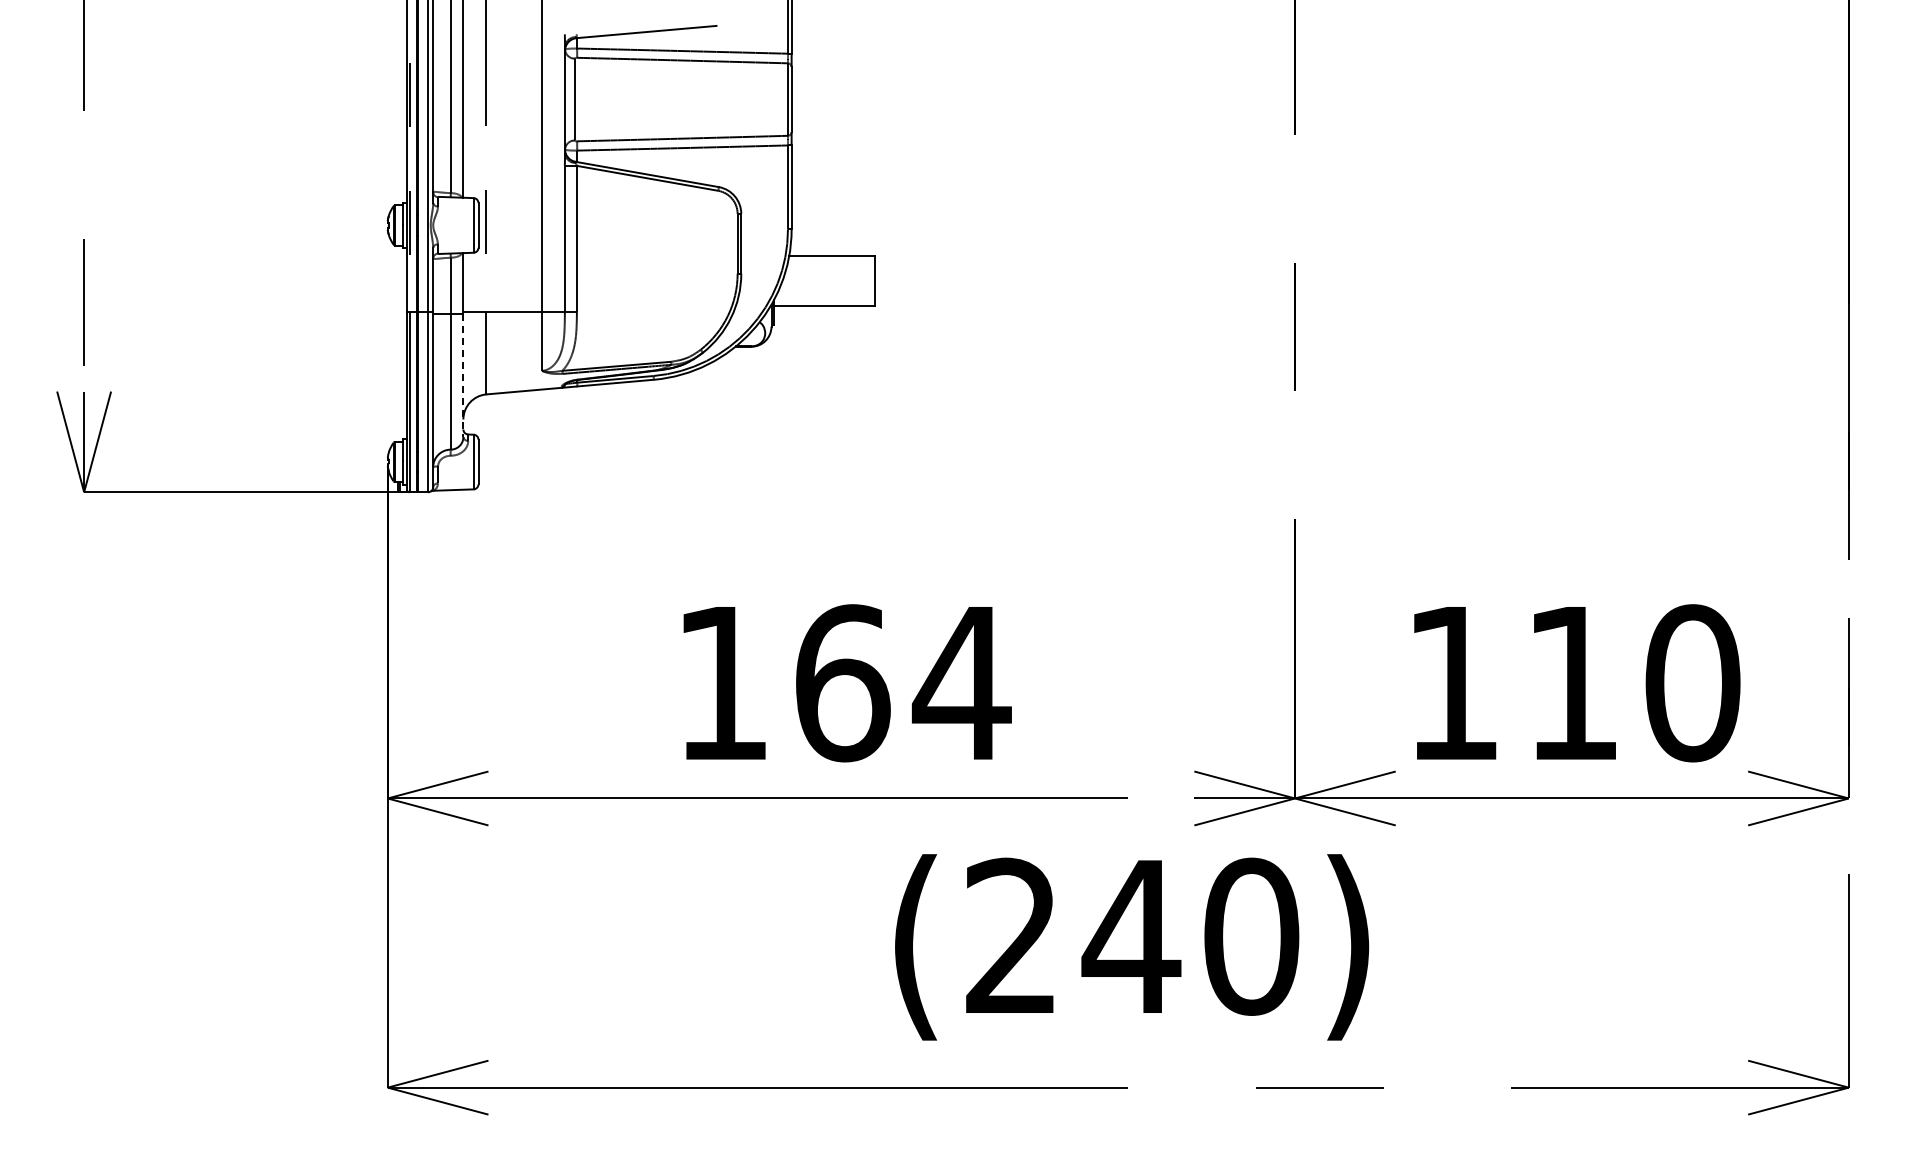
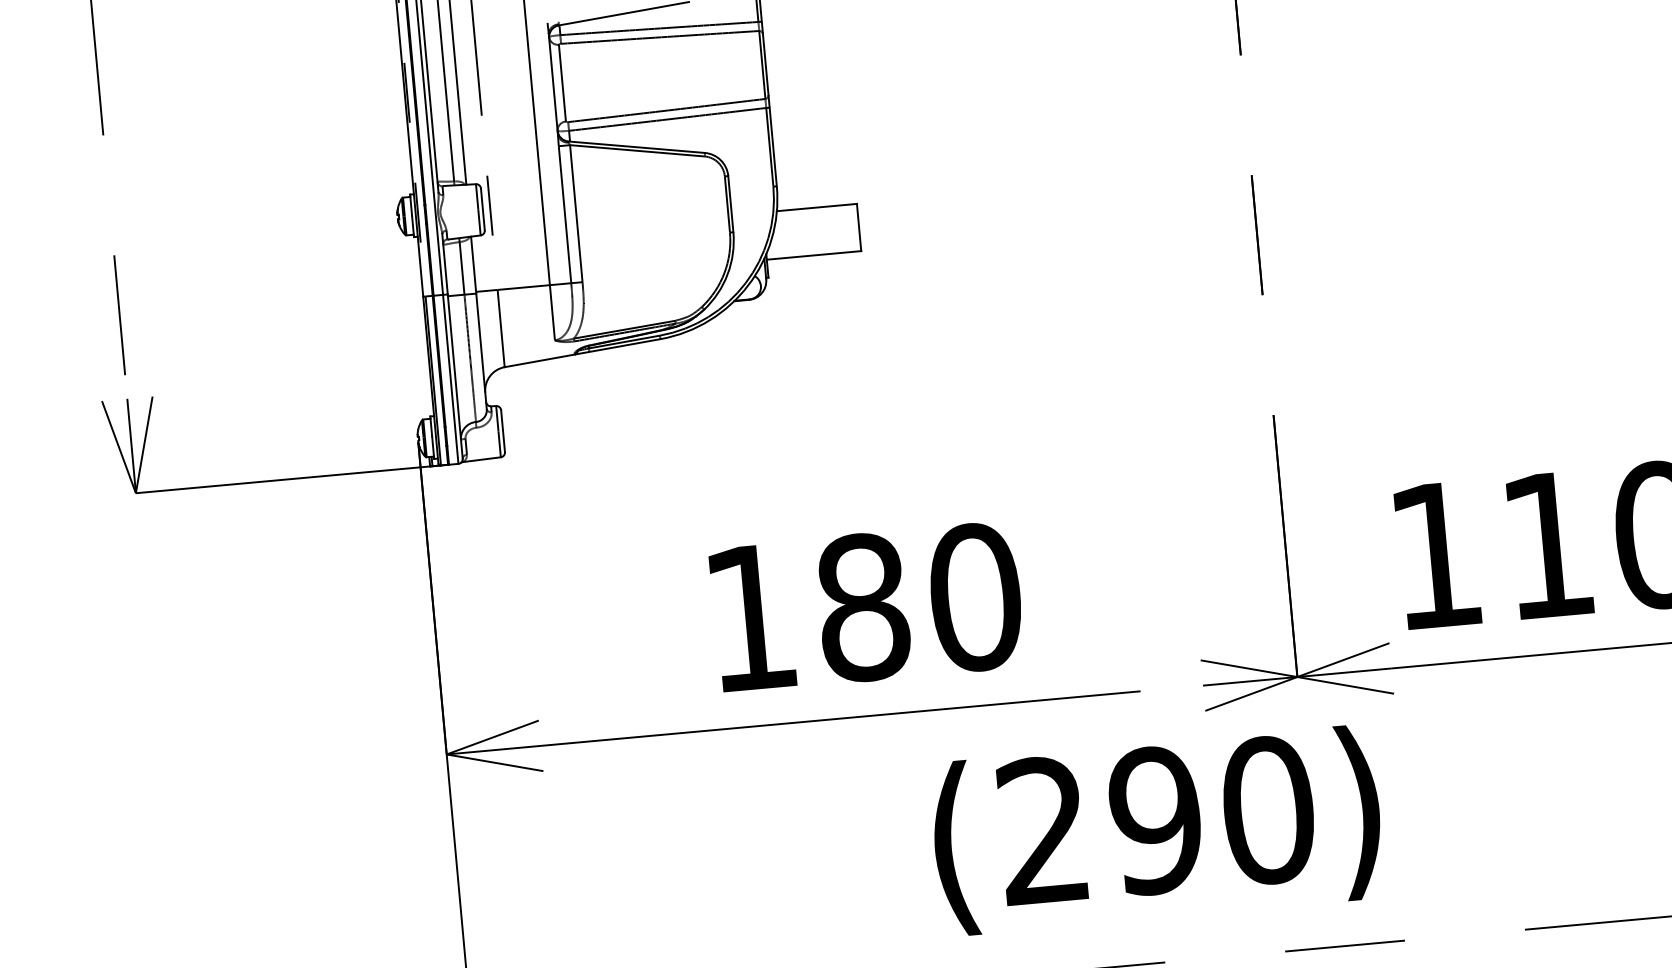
line: (463, 375) -> (481, 351), dashed -> solid
text: (903, 683) -> (920, 602), 164 -> 180
text: (1131, 936) -> (1155, 820), (240) -> (290)

